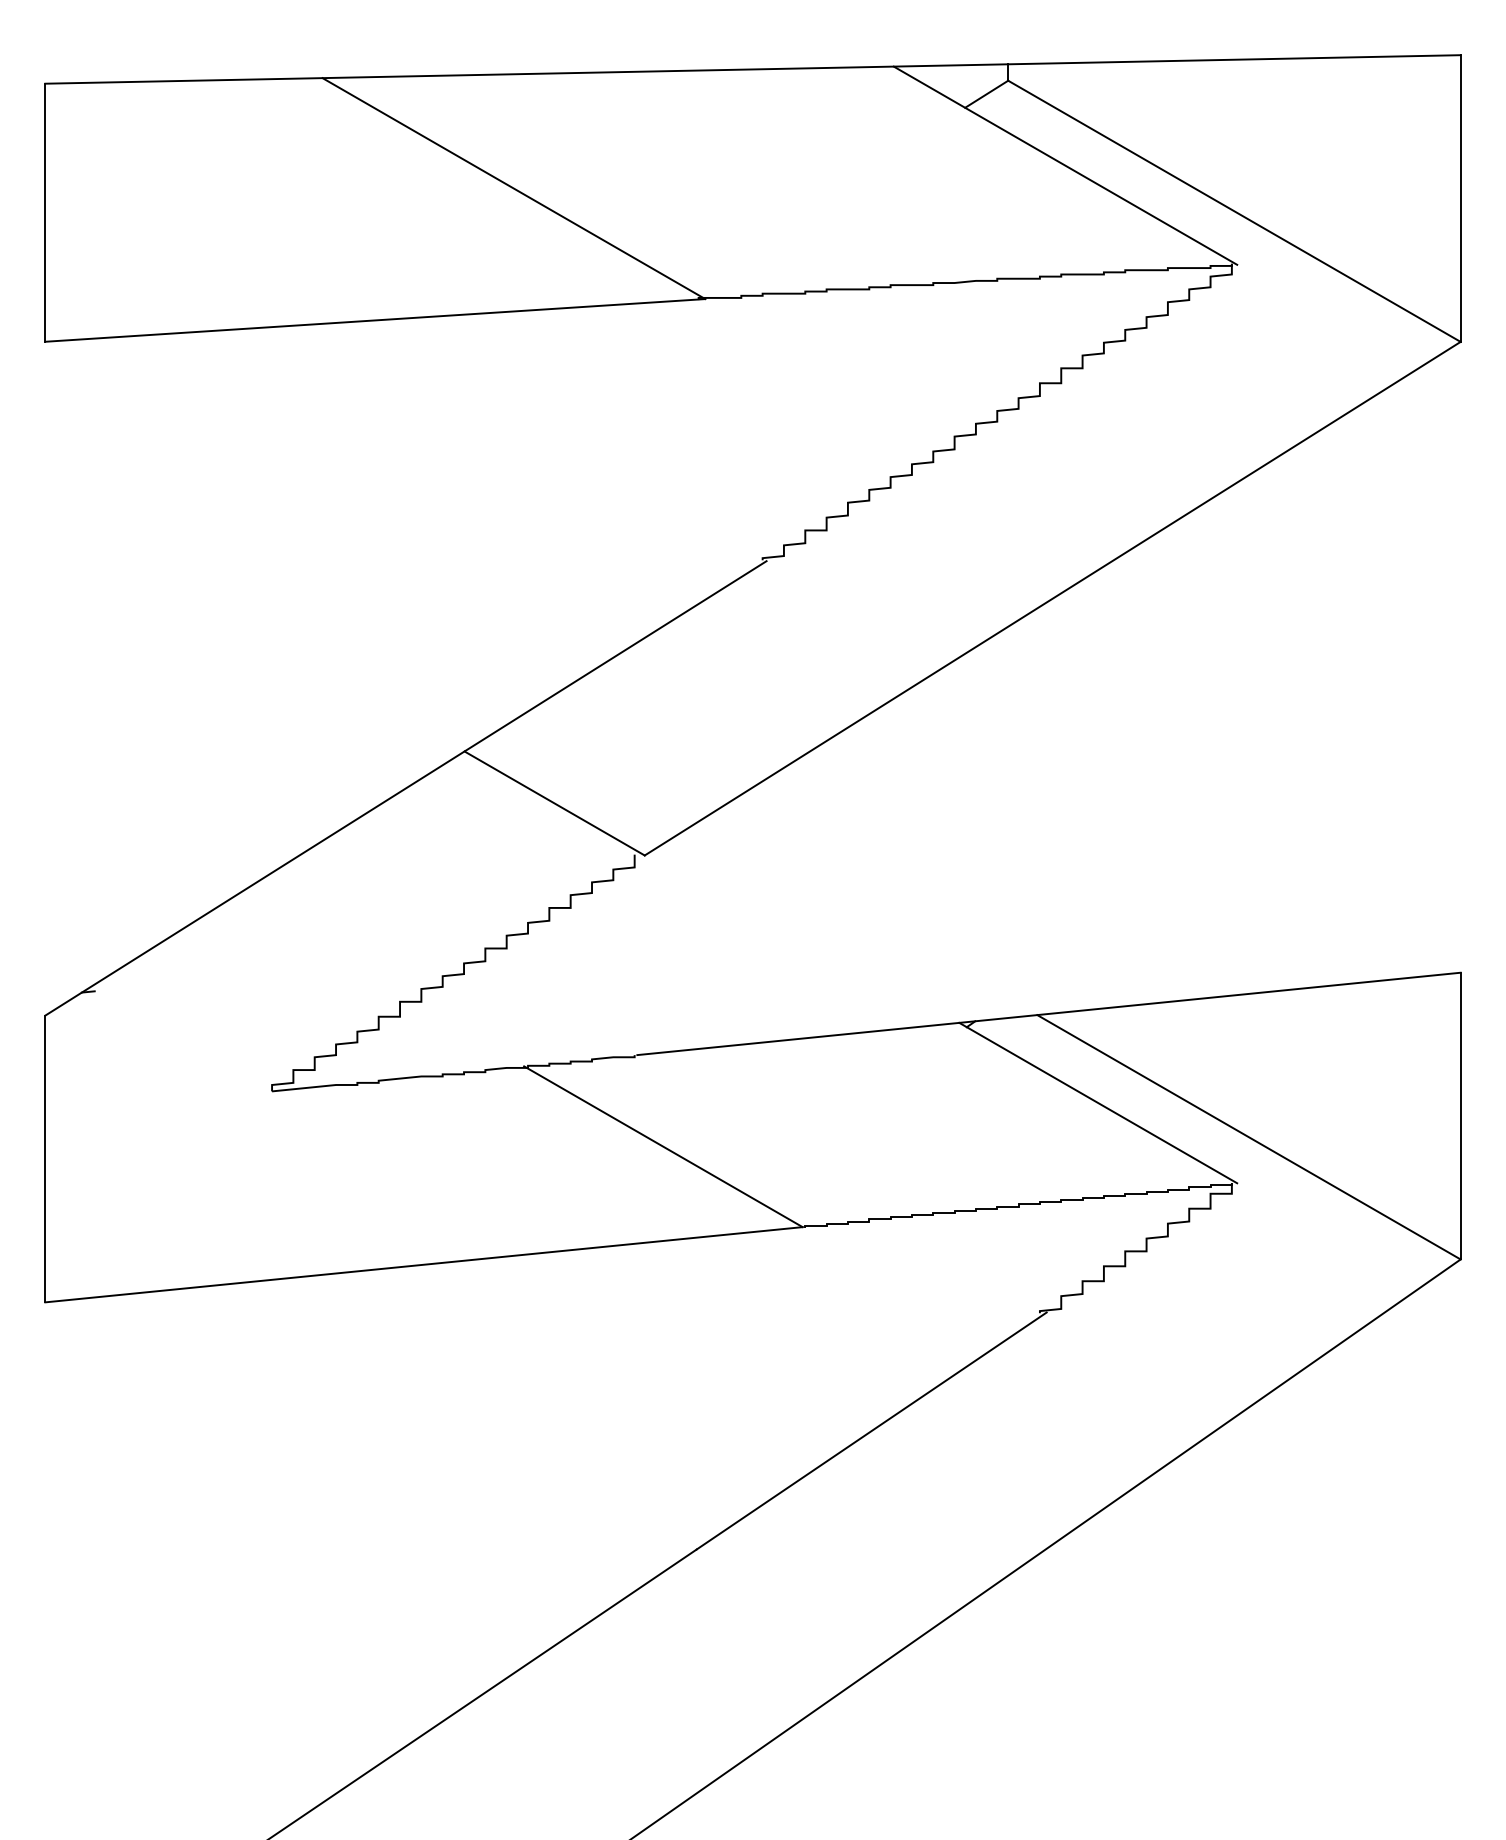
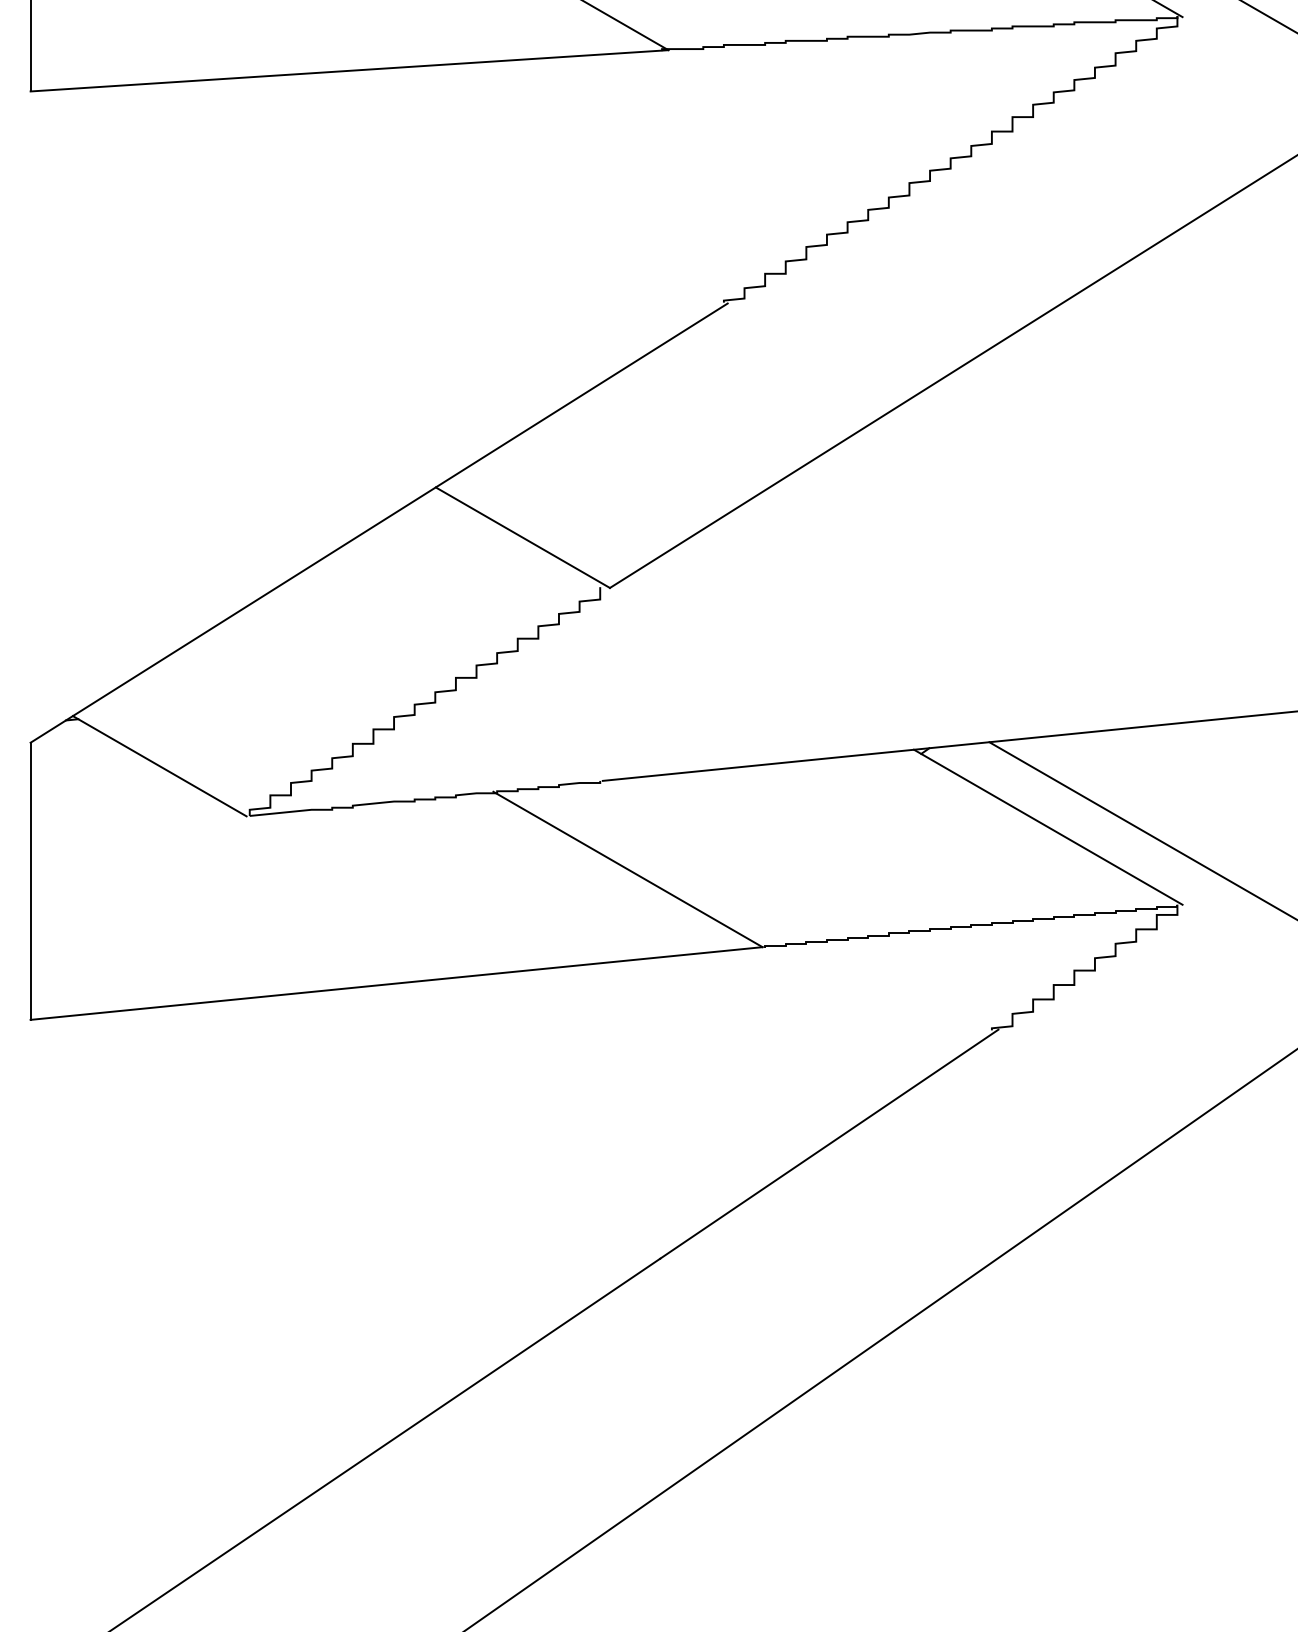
line: (178, 1039) -> (159, 765), added

